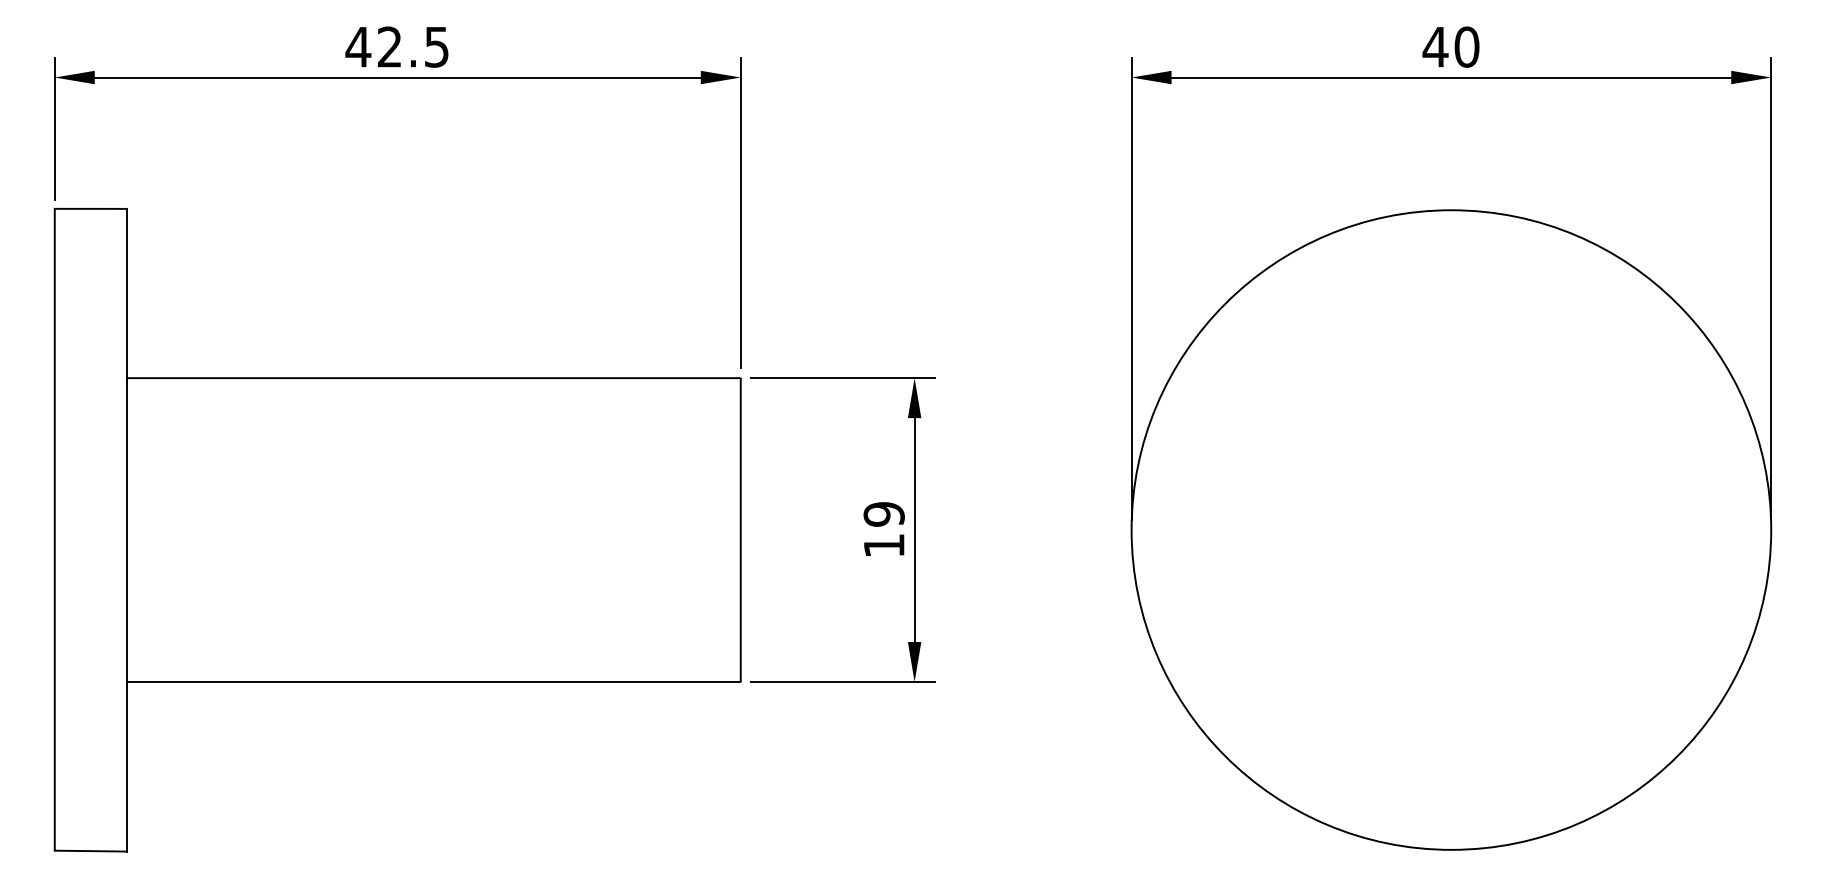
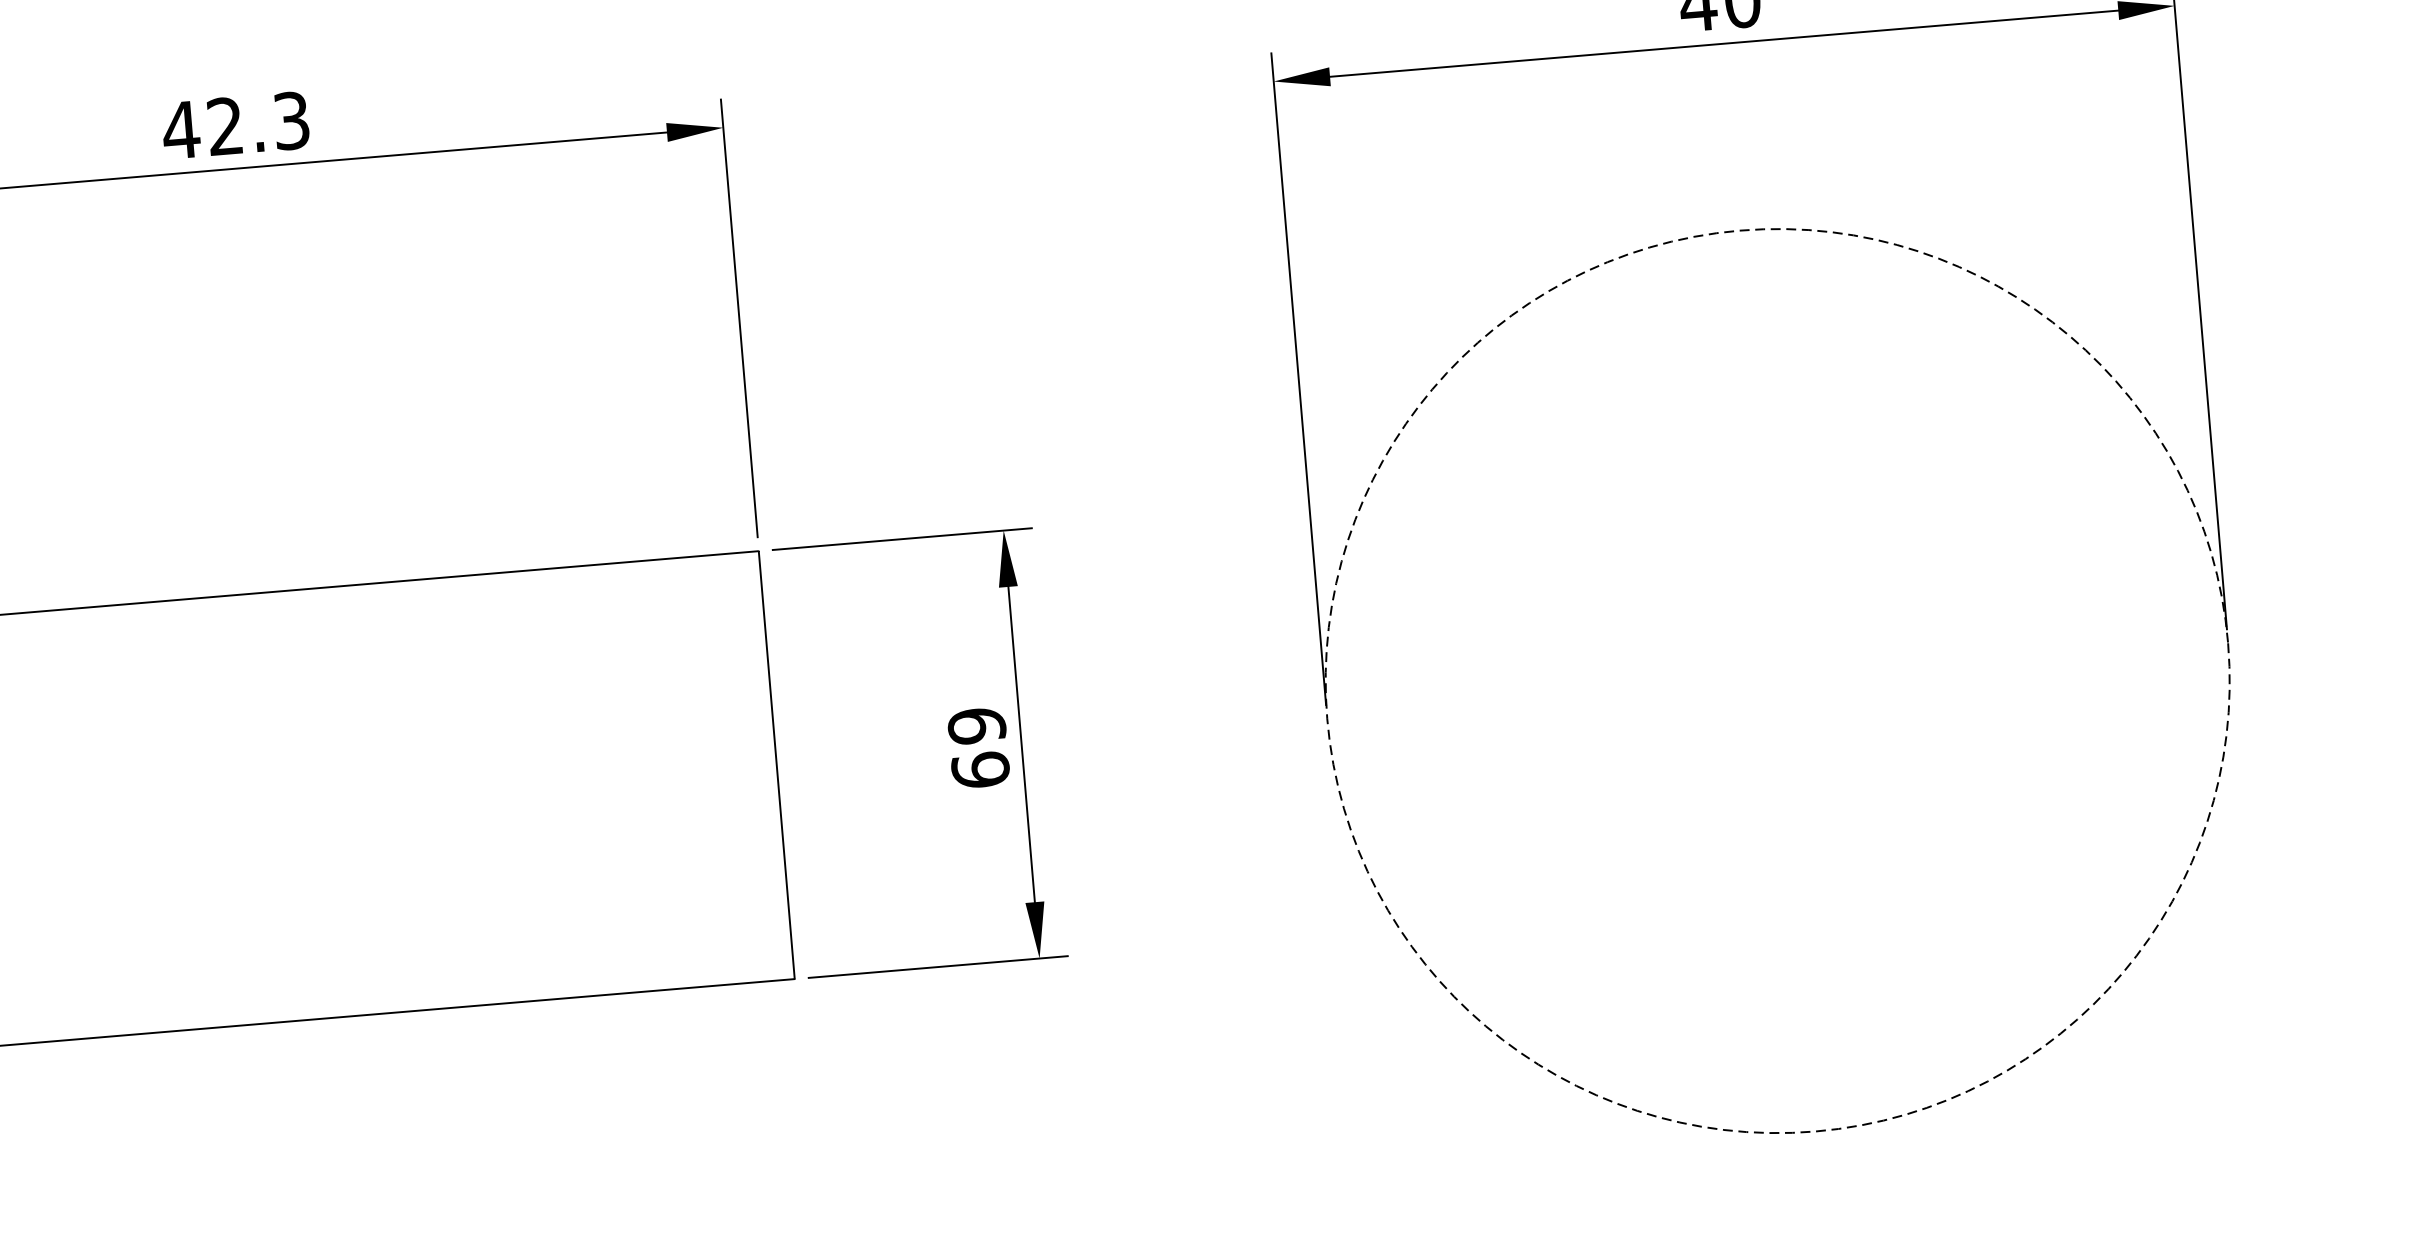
text: (436, 46) -> (291, 120), 42.5 -> 42.3
circle: (1451, 529) -> (1777, 680), solid -> dashed
text: (883, 545) -> (979, 769), 19 -> 69

